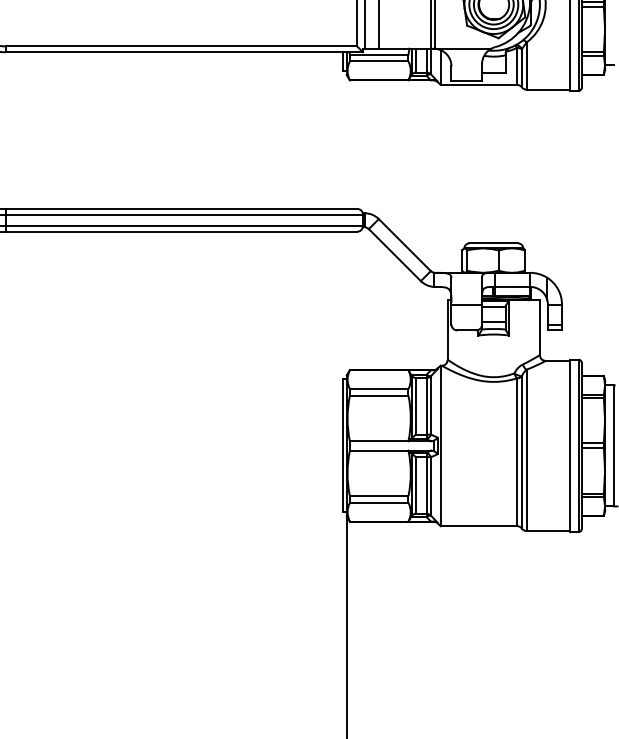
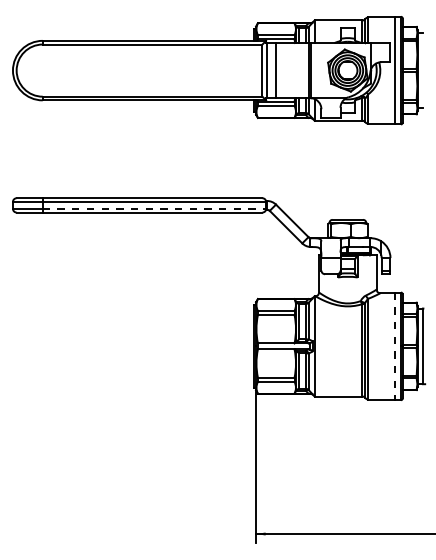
line: (184, 225) -> (154, 208), solid -> dashed
line: (570, 446) -> (395, 346), solid -> dashed

